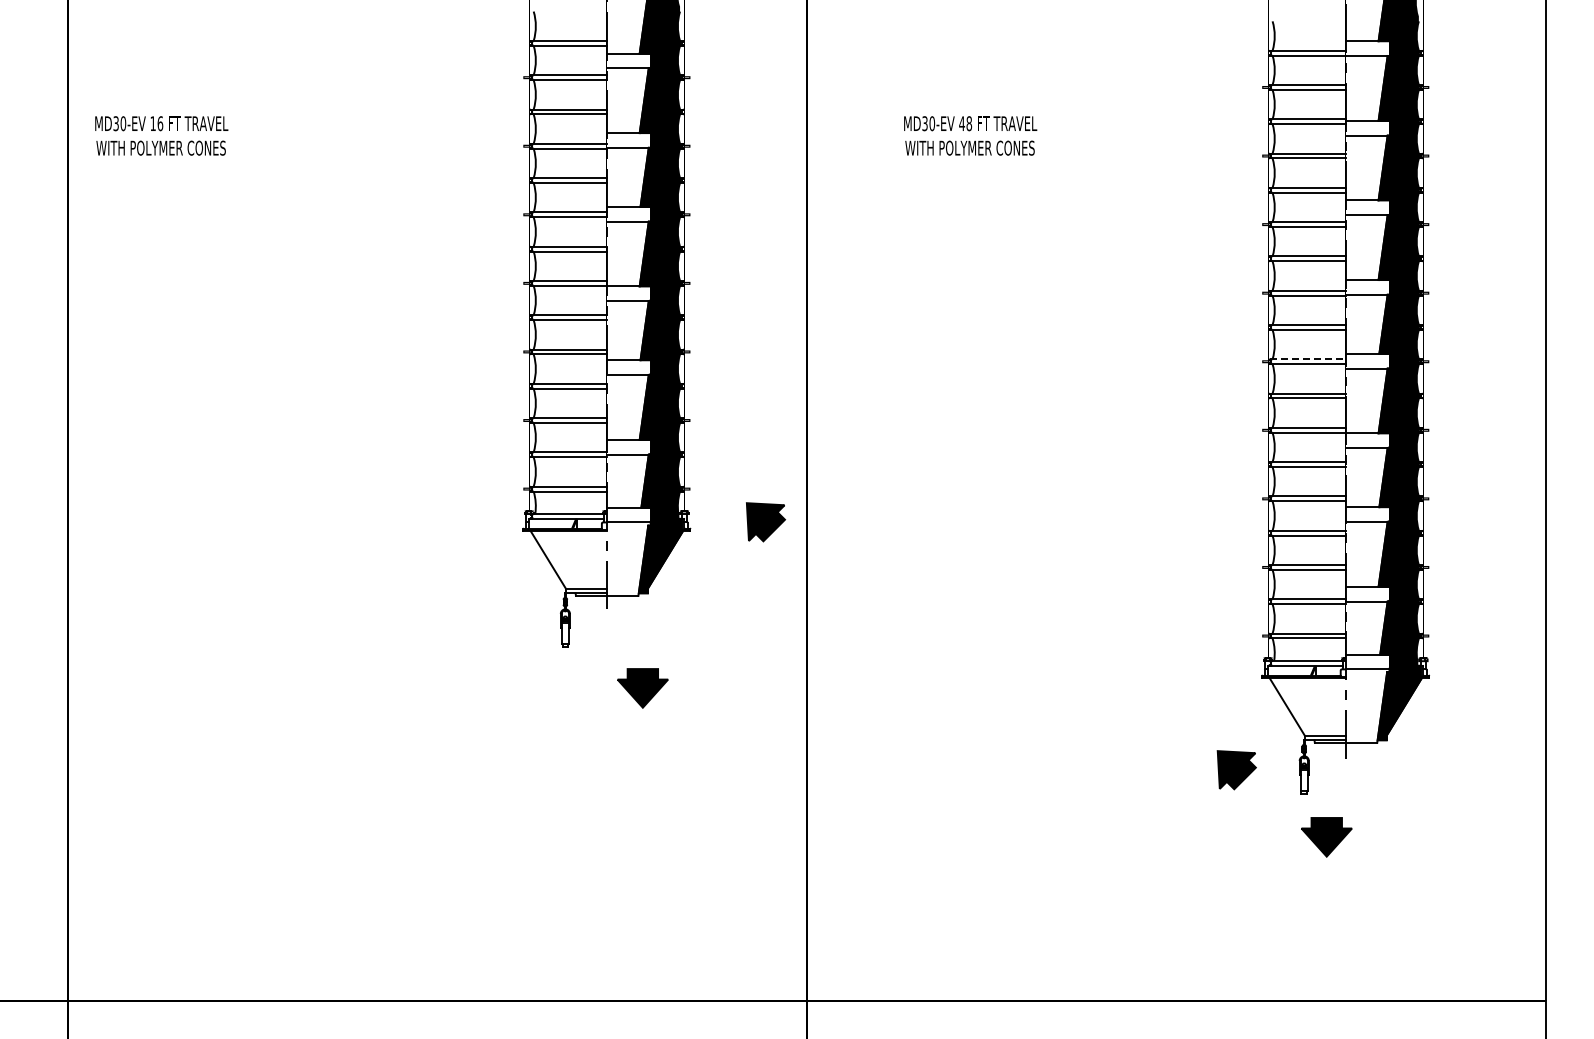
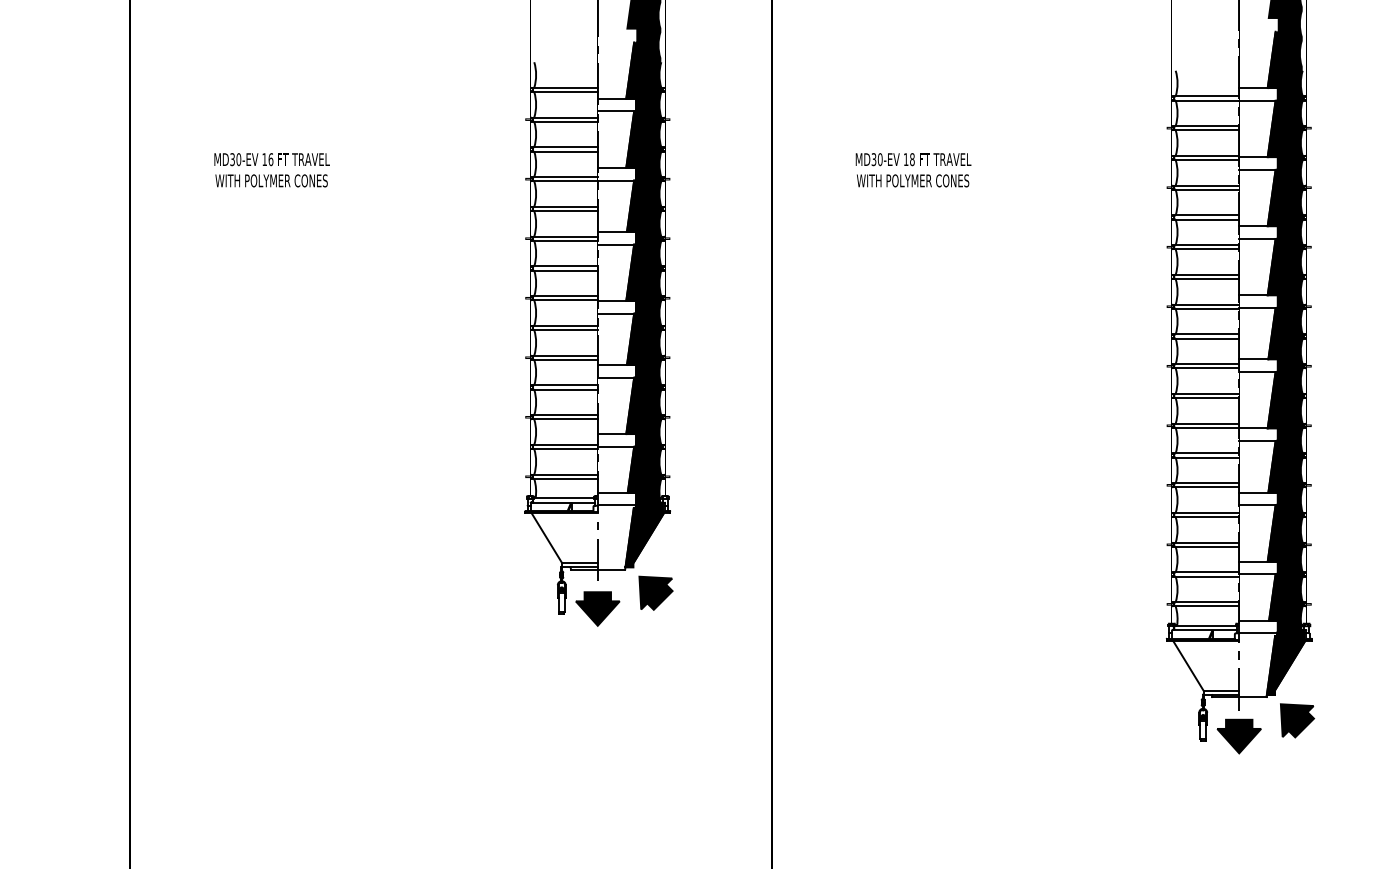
text: (961, 123) -> (905, 159), 48 -> 18
text: (161, 135) -> (271, 169), moved
line: (1307, 359) -> (1206, 364), dashed -> solid
part: (766, 522) -> (656, 593), moved
part: (642, 688) -> (597, 609), moved
part: (1236, 770) -> (1297, 721), moved
part: (1326, 837) -> (1239, 736), moved

